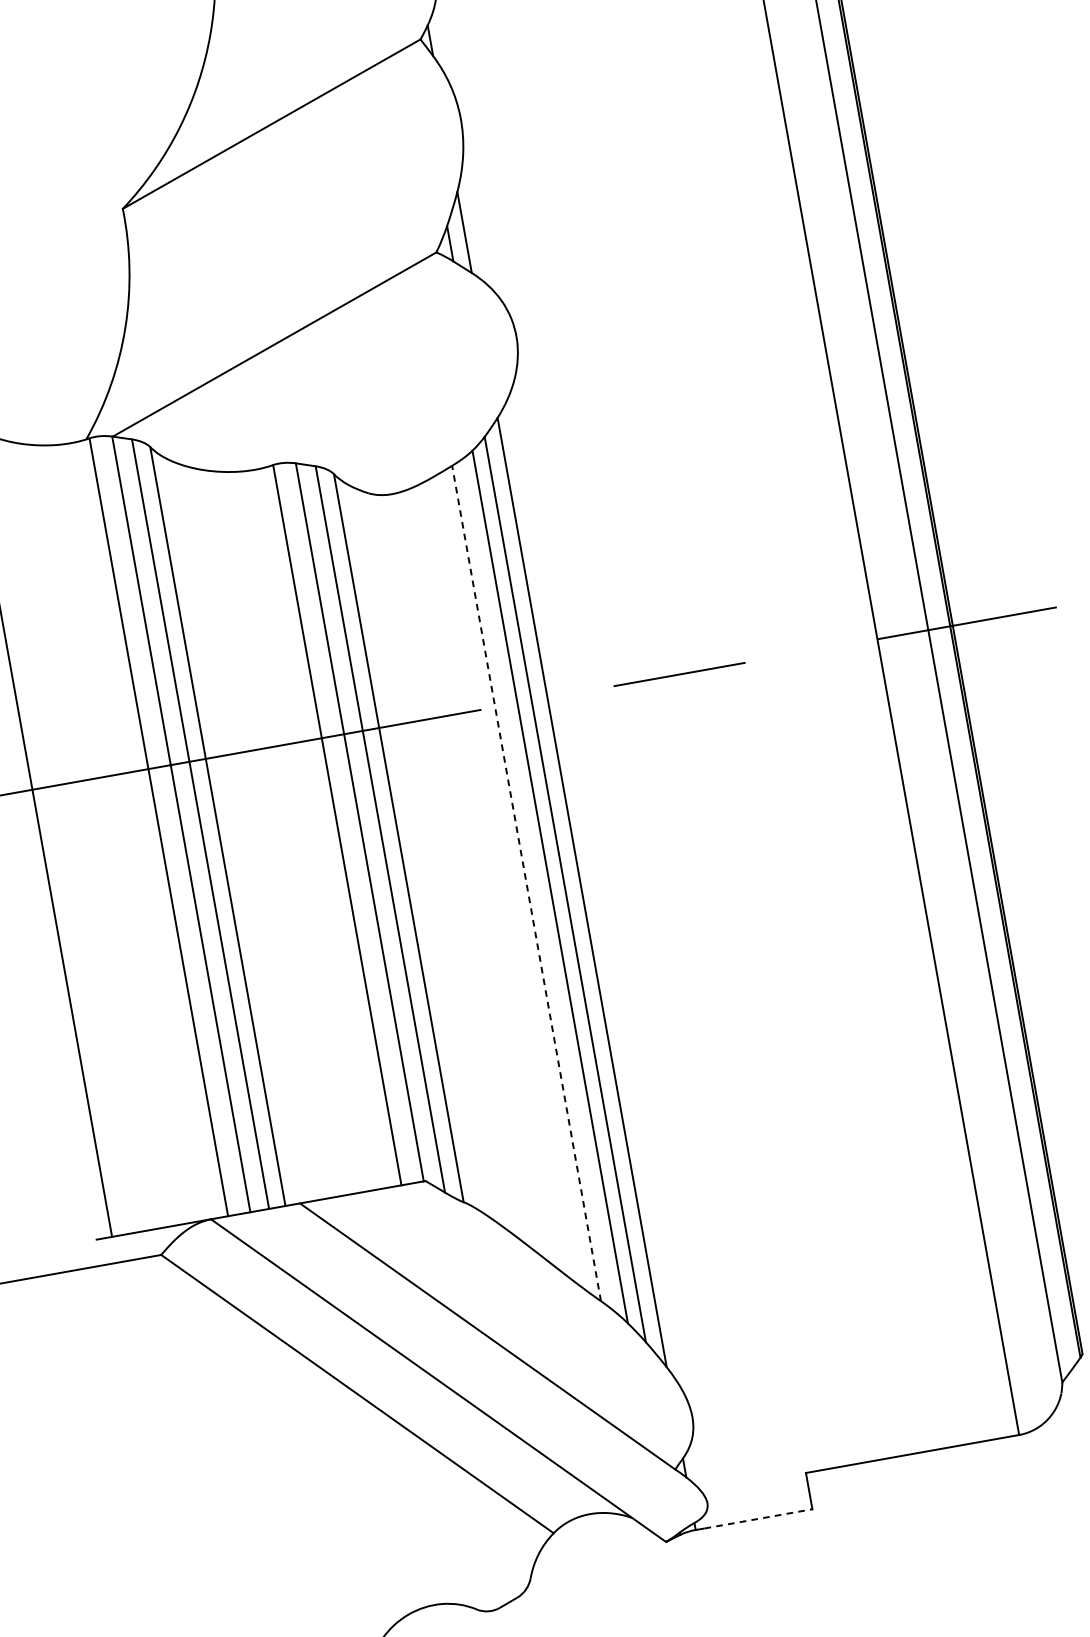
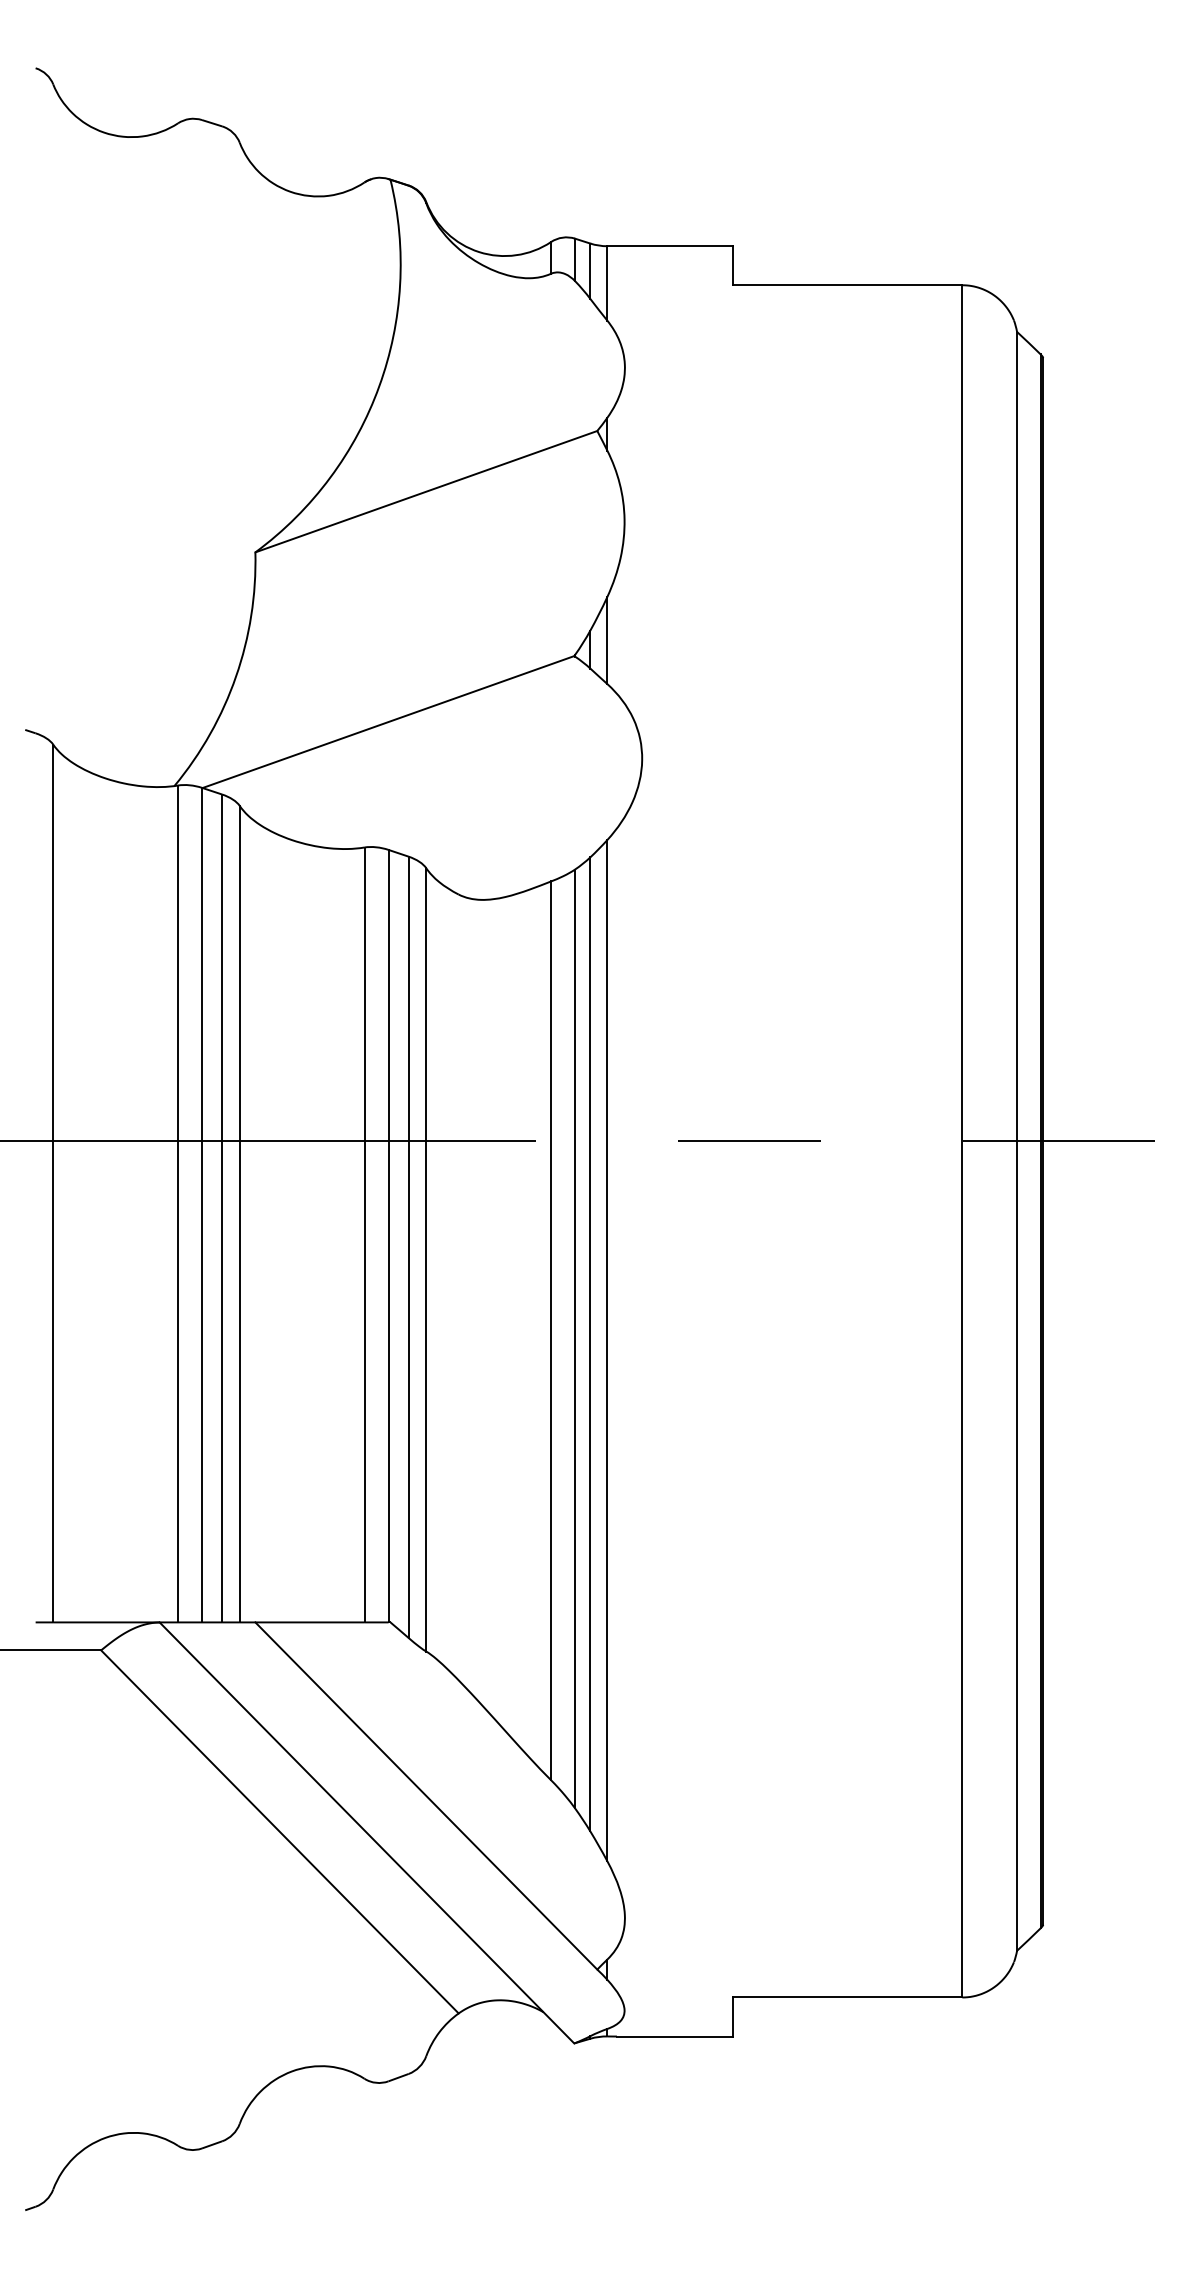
line: (526, 883) -> (551, 1330), dashed -> solid
line: (759, 1518) -> (675, 2036), dashed -> solid

